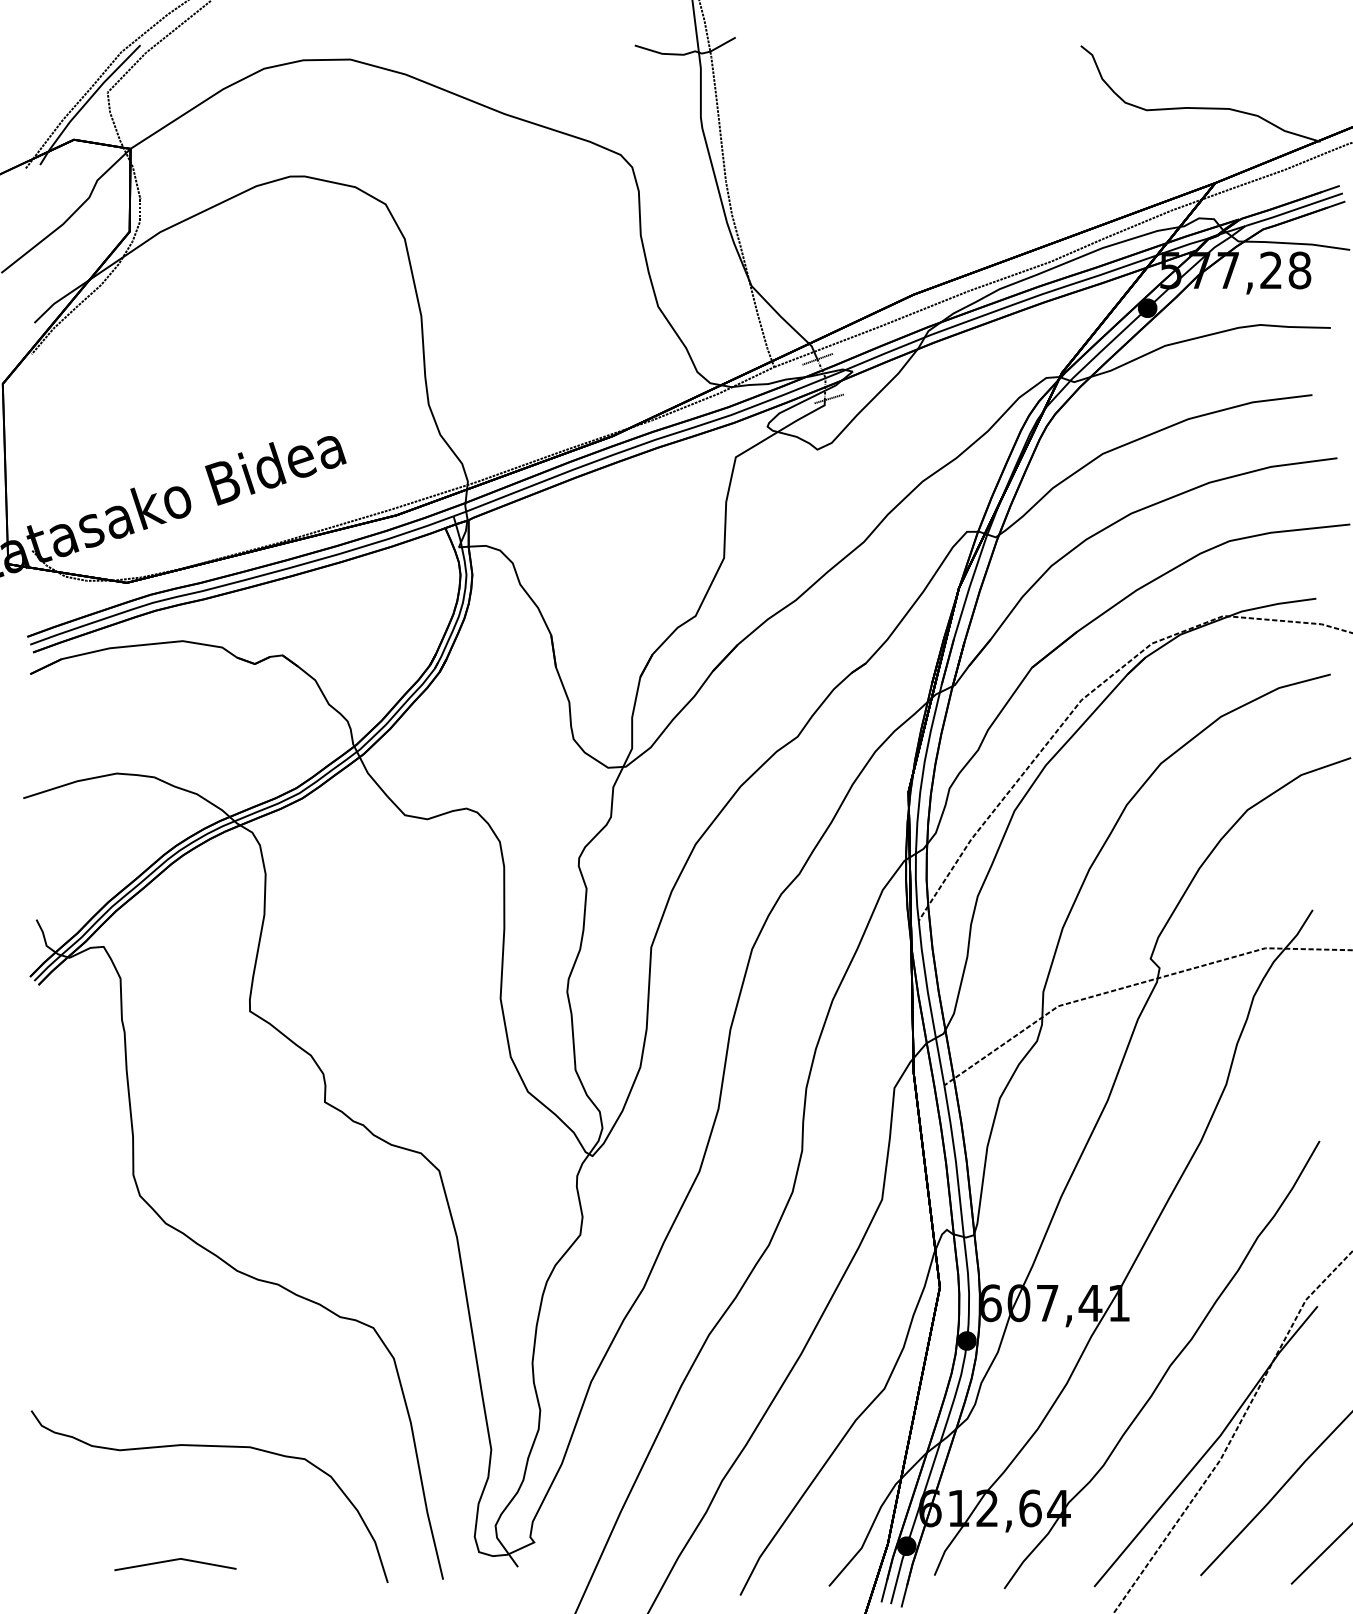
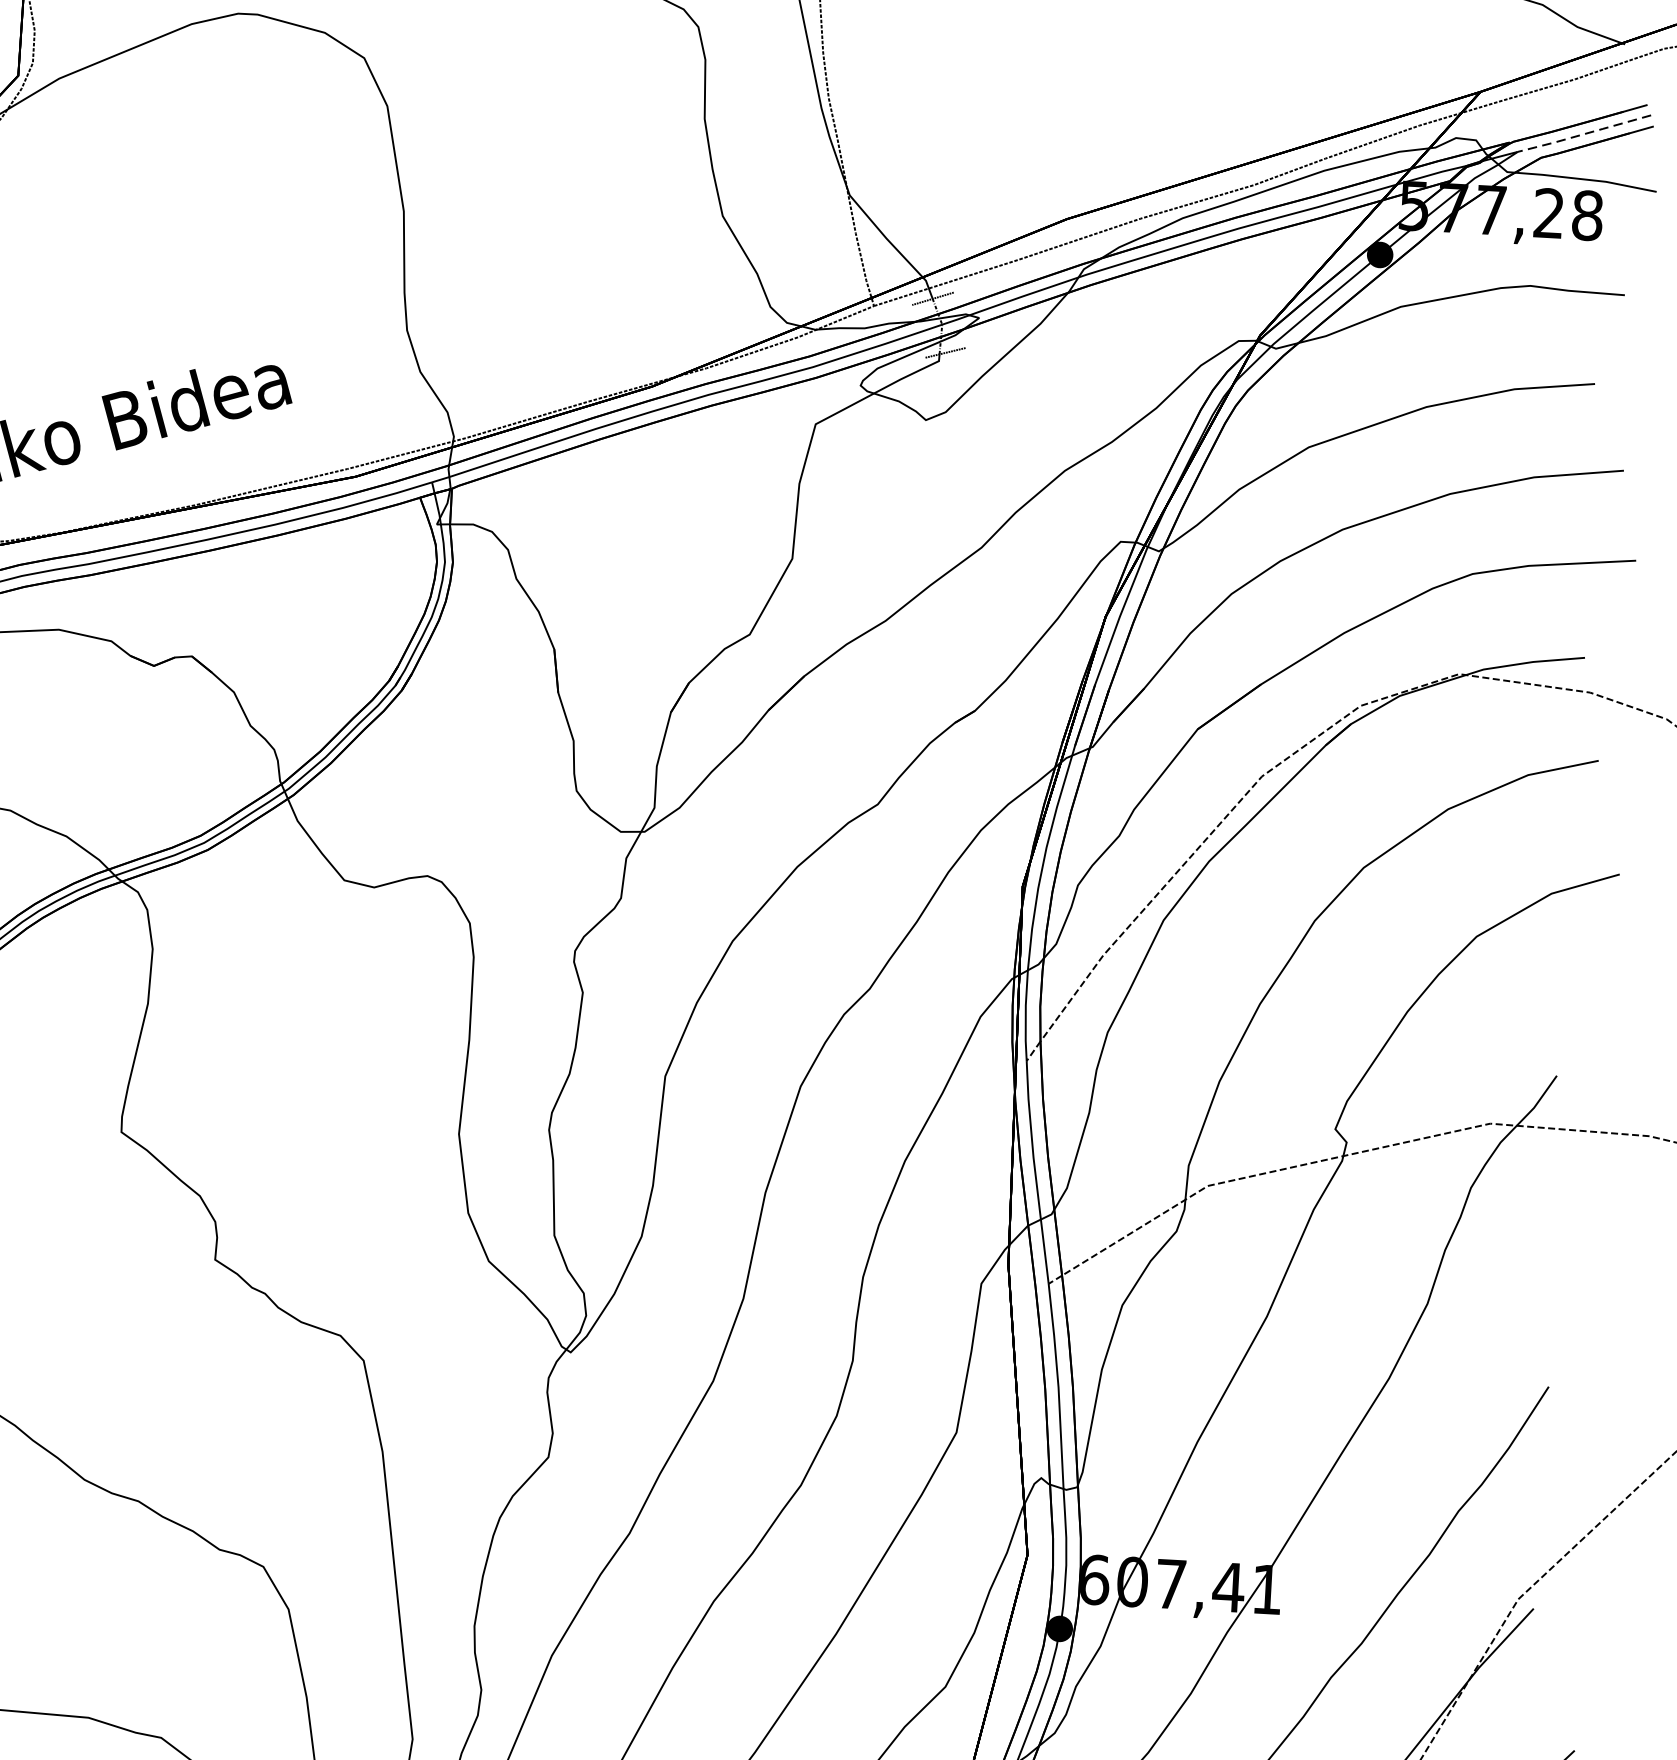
line: (1293, 210) -> (1583, 134), solid -> dashed

